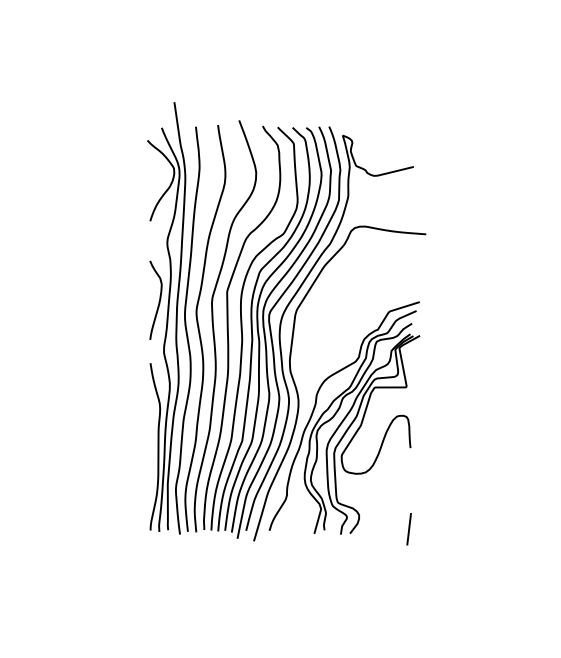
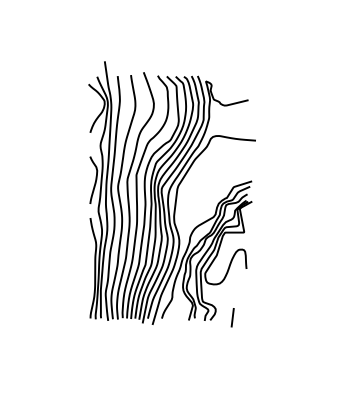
line: (408, 528) -> (232, 317), moved

